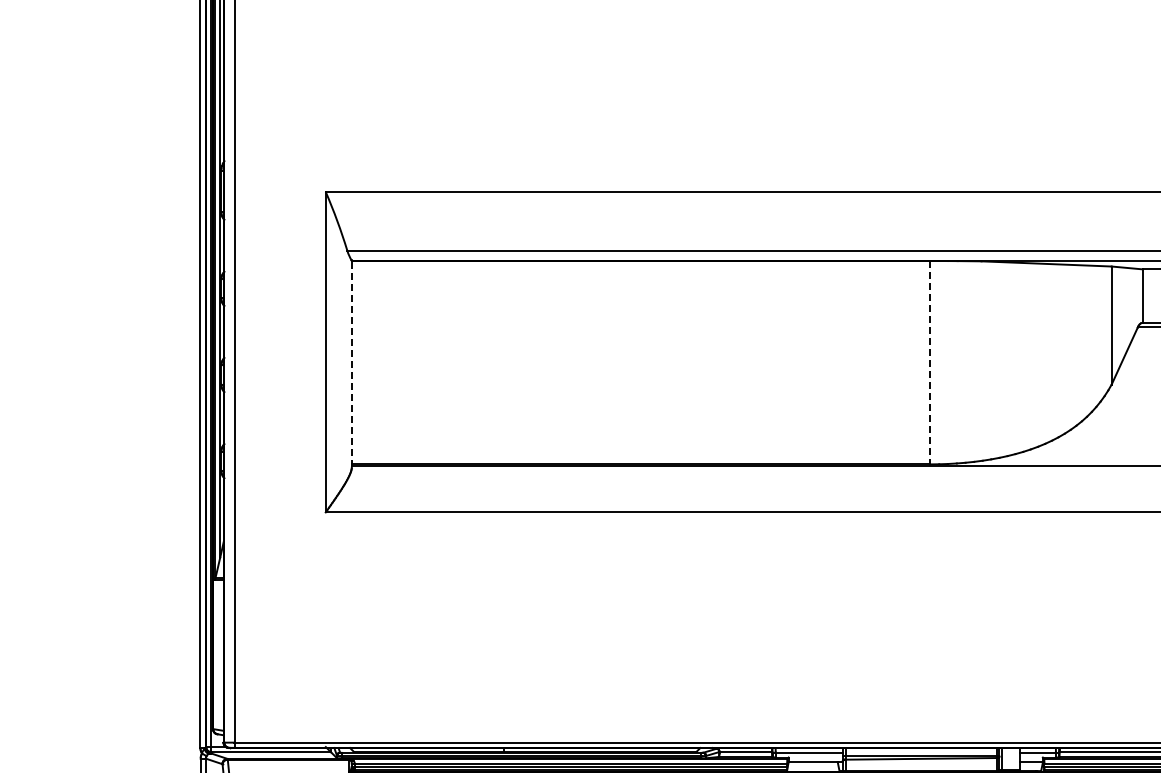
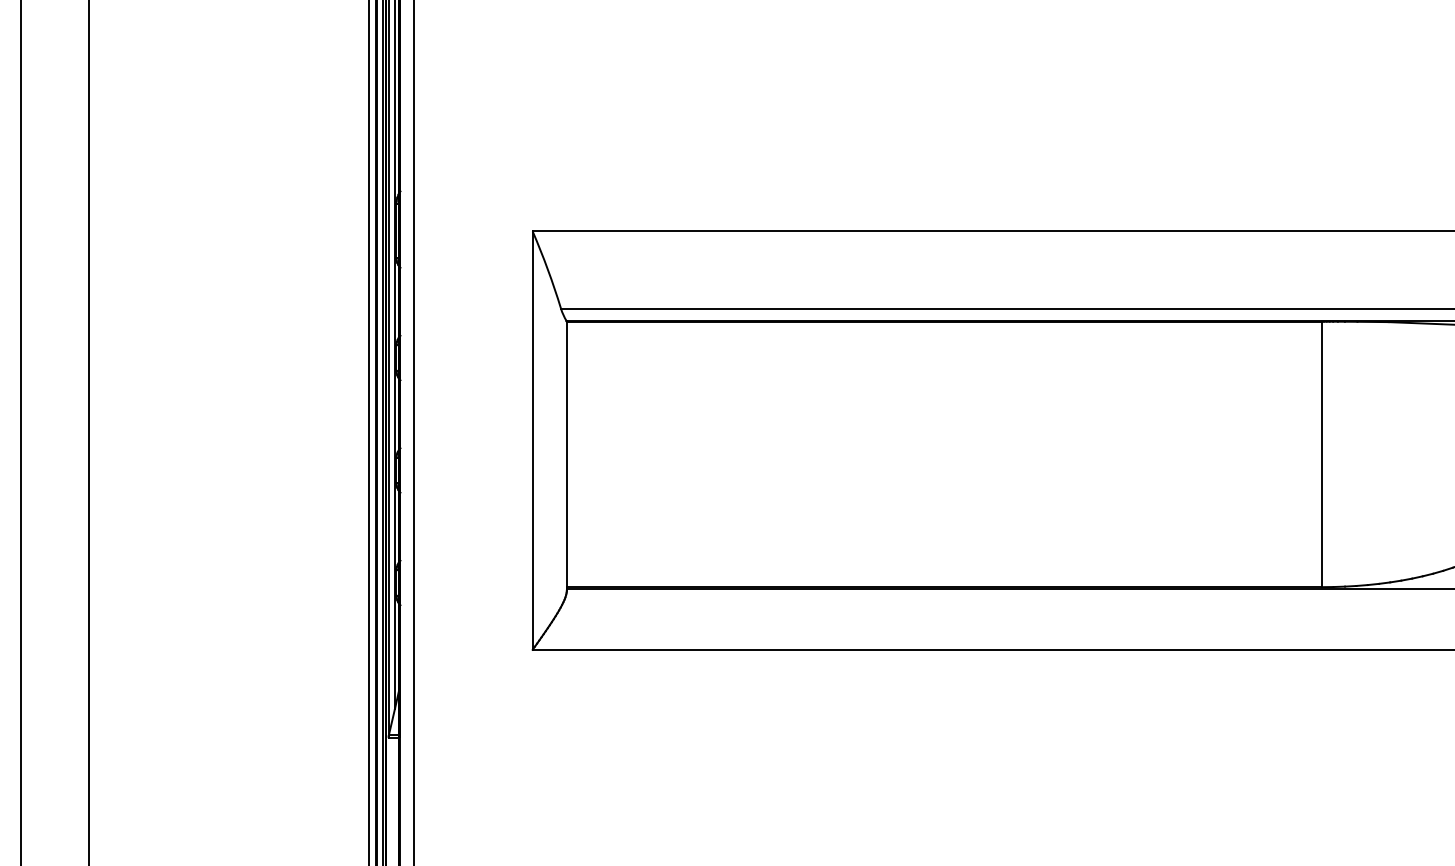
line: (930, 362) -> (1322, 454), dashed -> solid
line: (351, 363) -> (566, 455), dashed -> solid

